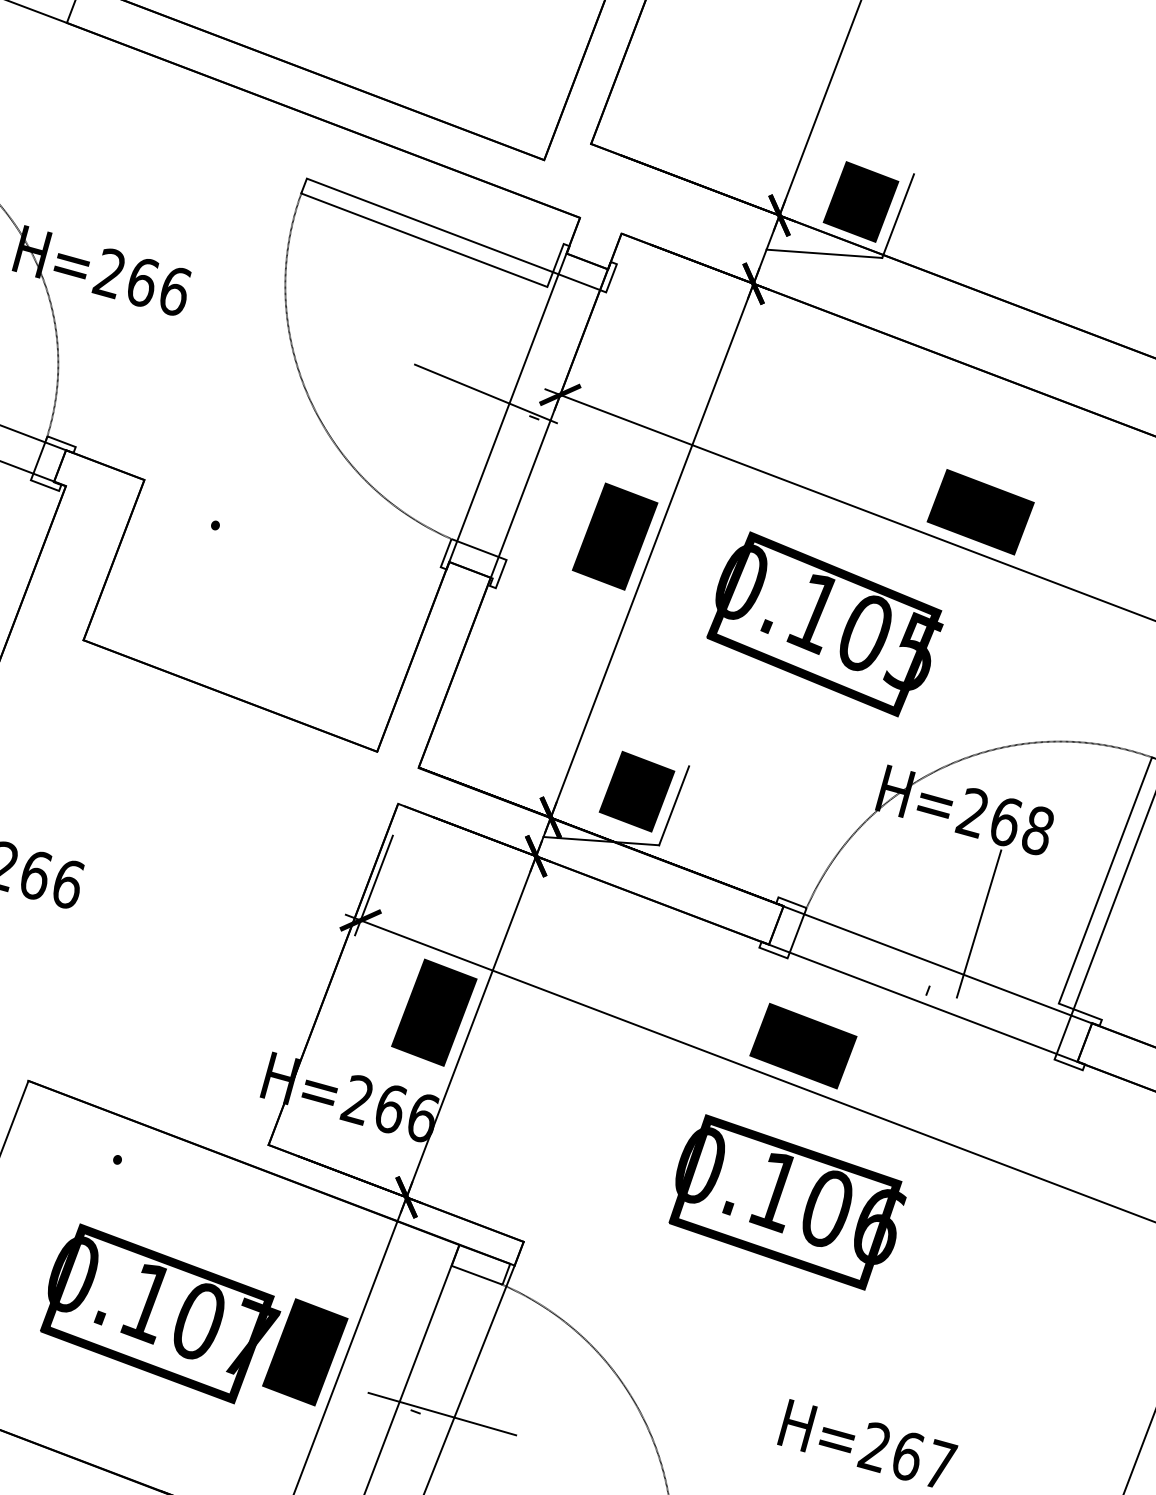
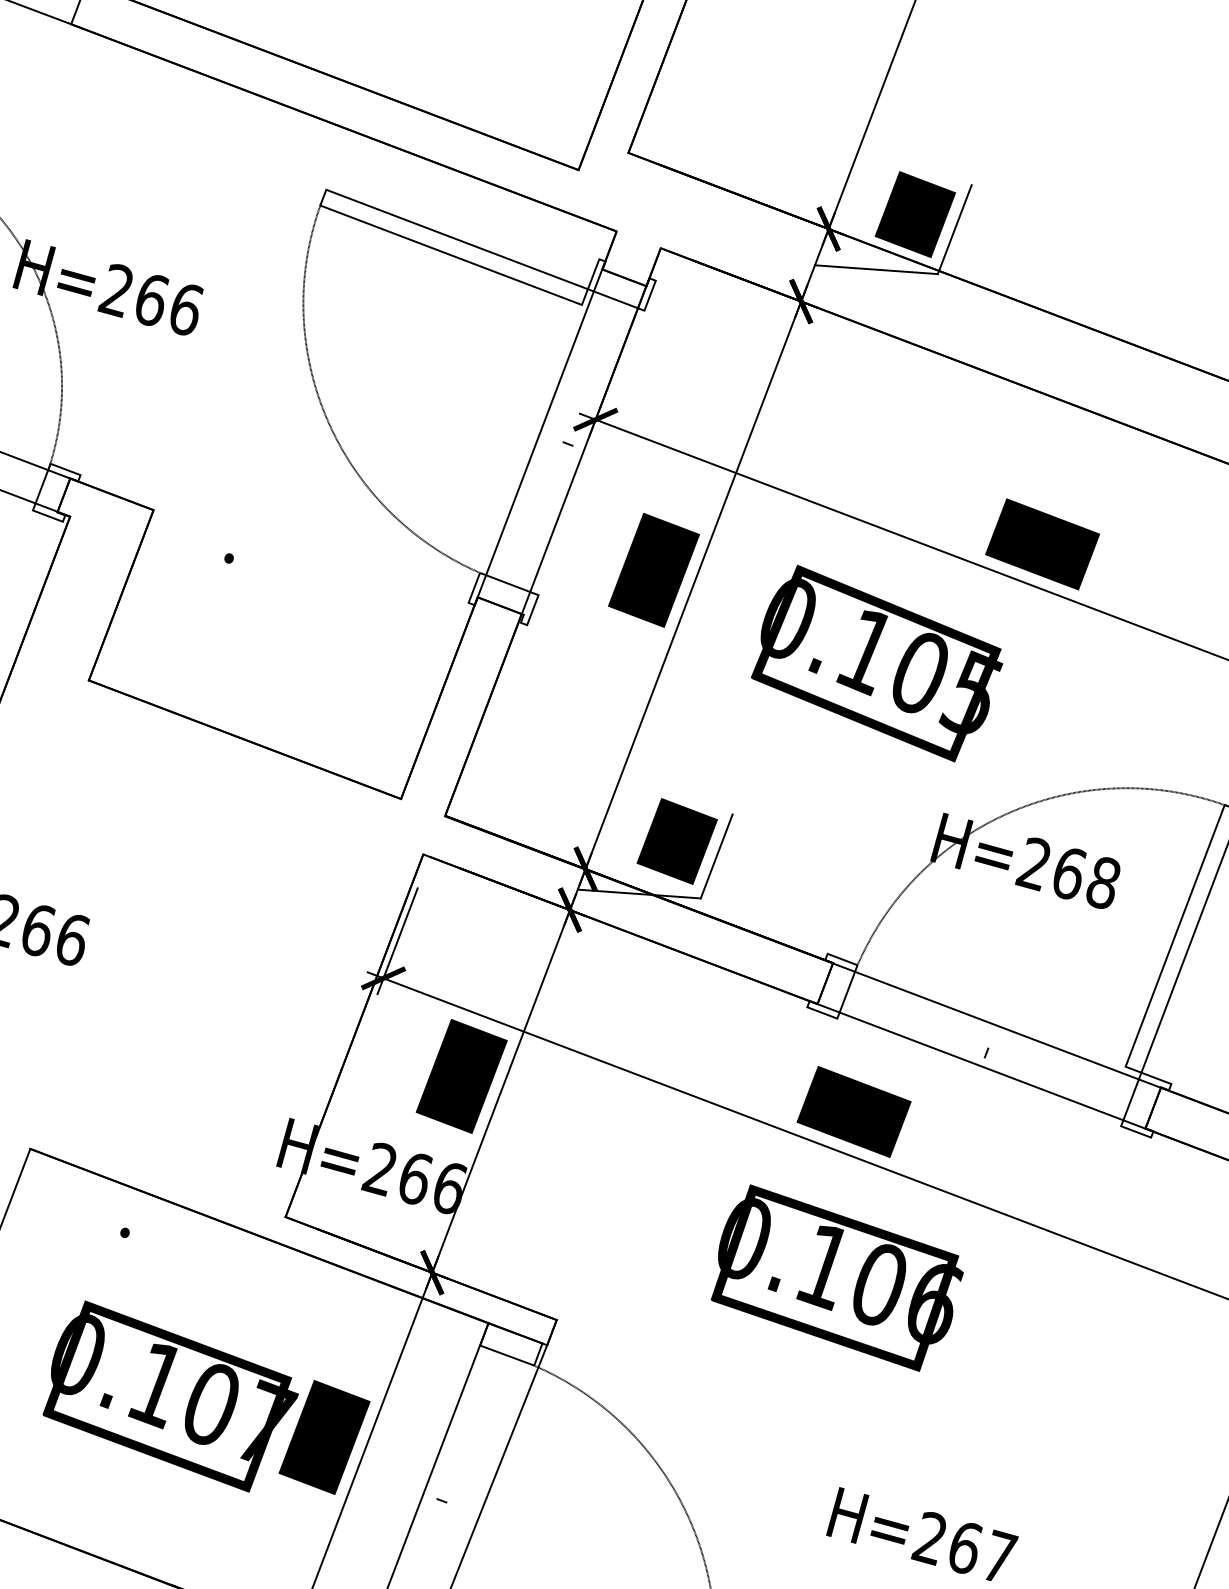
line: (485, 393) -> (516, 418), removed
line: (978, 923) -> (1040, 981), removed
line: (441, 1413) -> (469, 1502), removed

